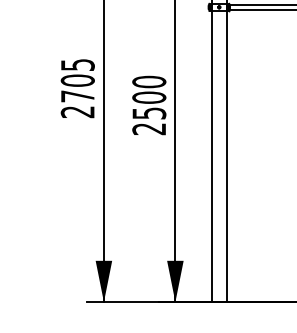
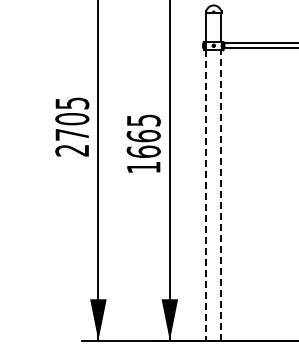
text: (149, 105) -> (143, 143), 2500 -> 1665
line: (212, 157) -> (206, 195), solid -> dashed
line: (227, 157) -> (221, 195), solid -> dashed

